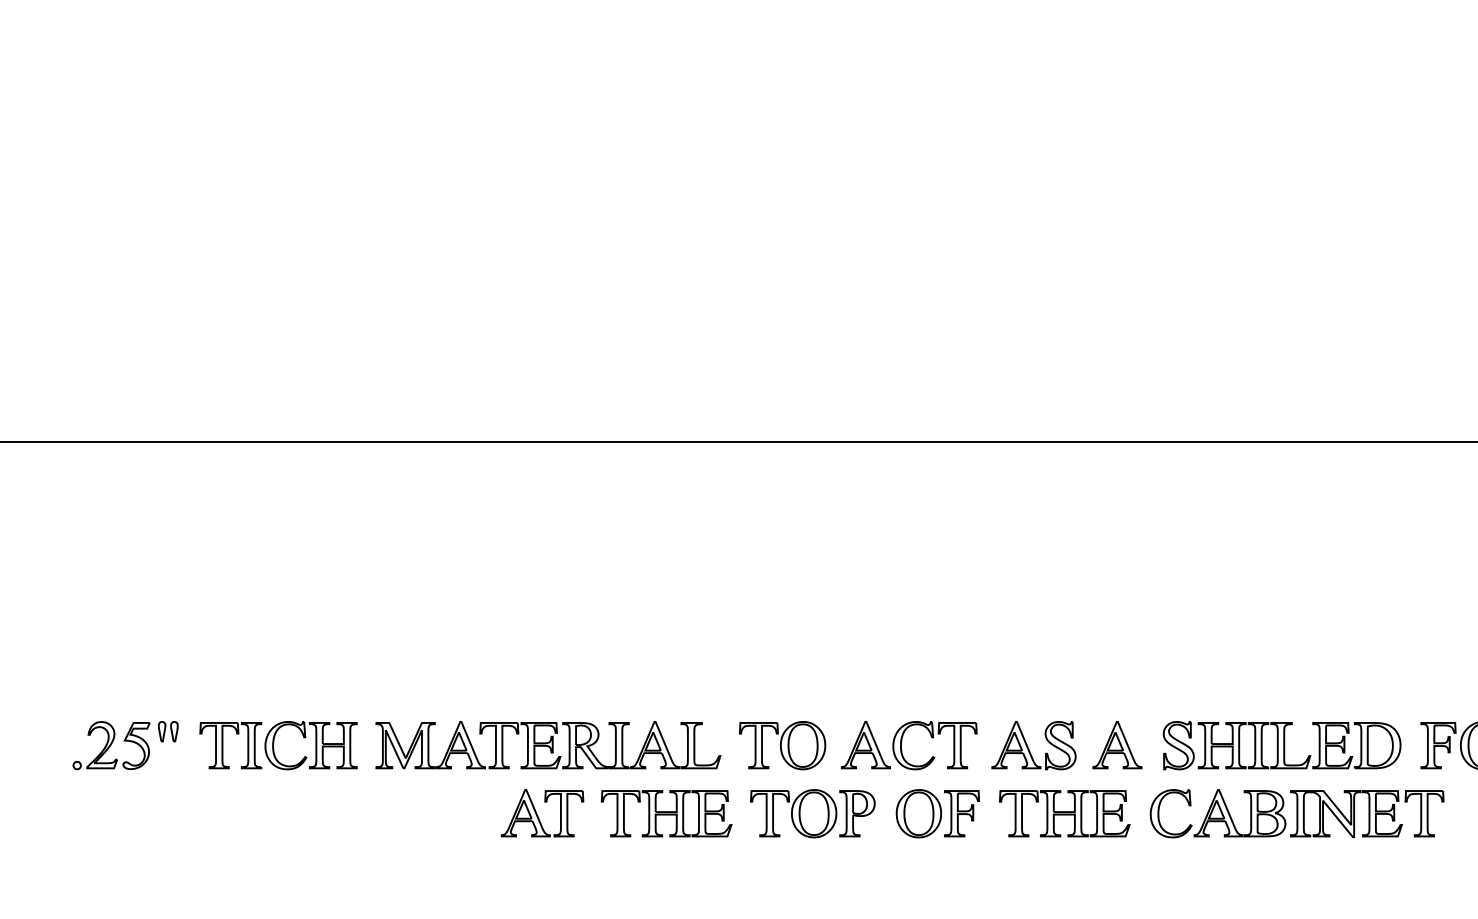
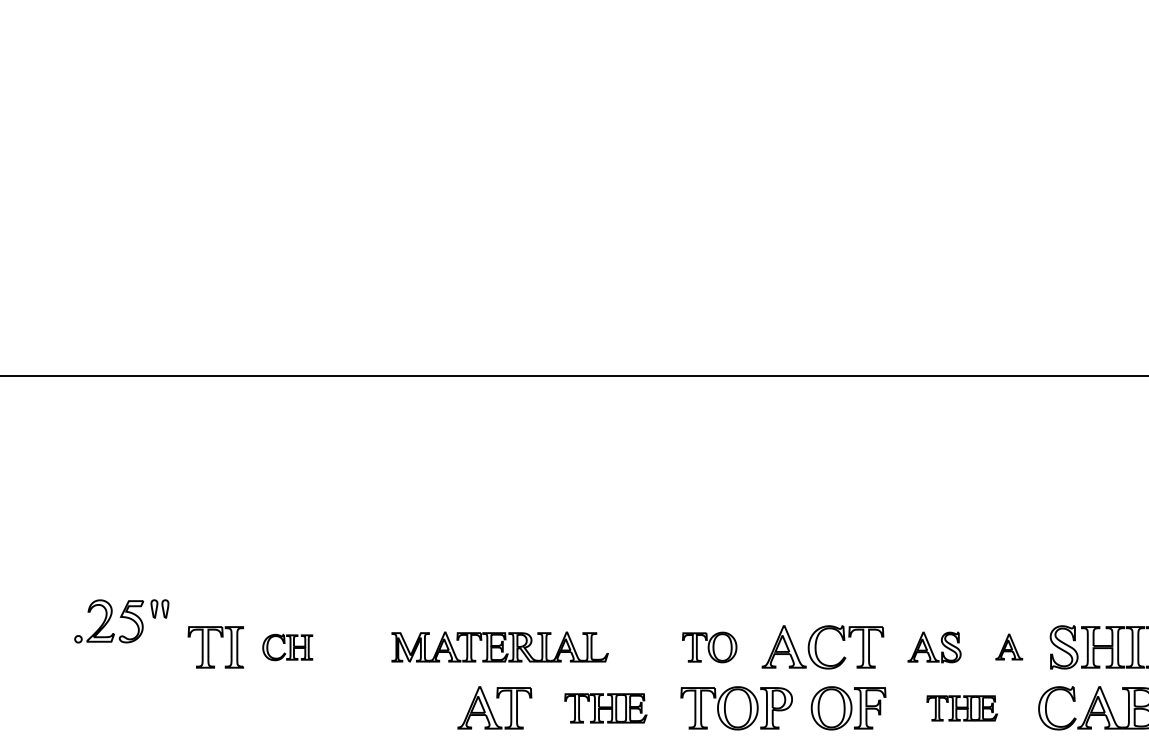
part: (125, 745) -> (121, 621), moved
part: (310, 745) -> (287, 647), size x0.6
part: (548, 745) -> (500, 647), size x0.7
part: (782, 745) -> (709, 647), size x0.7
part: (1033, 745) -> (934, 647), size x0.7
part: (1117, 745) -> (1009, 647), size x0.6
part: (666, 813) -> (605, 708), size x0.7
part: (1064, 813) -> (961, 708), size x0.6

